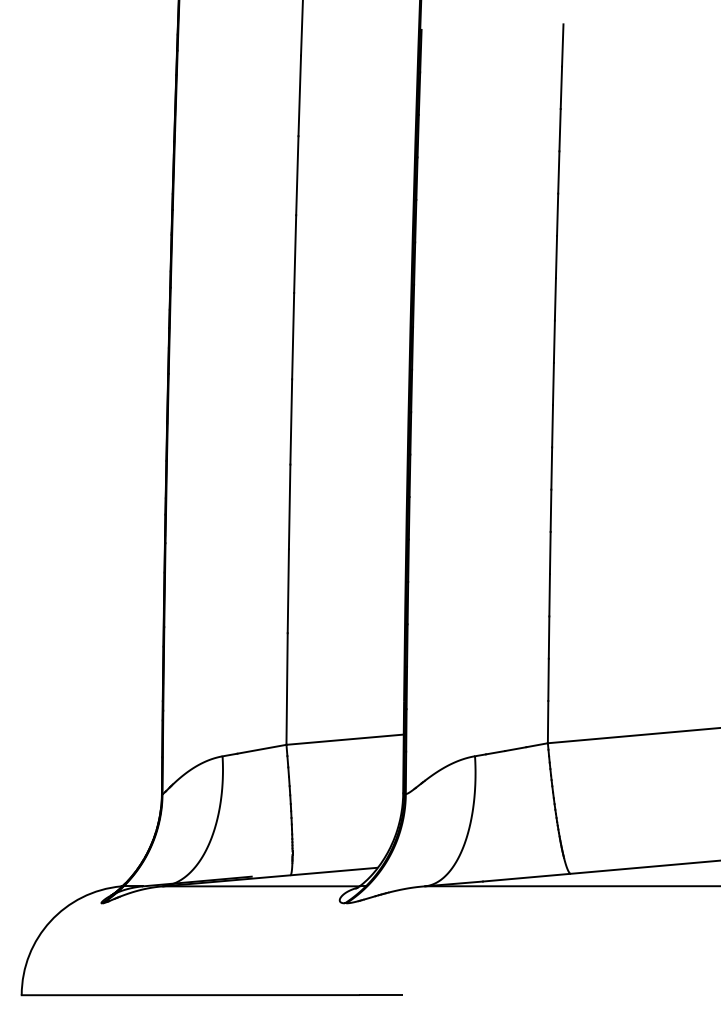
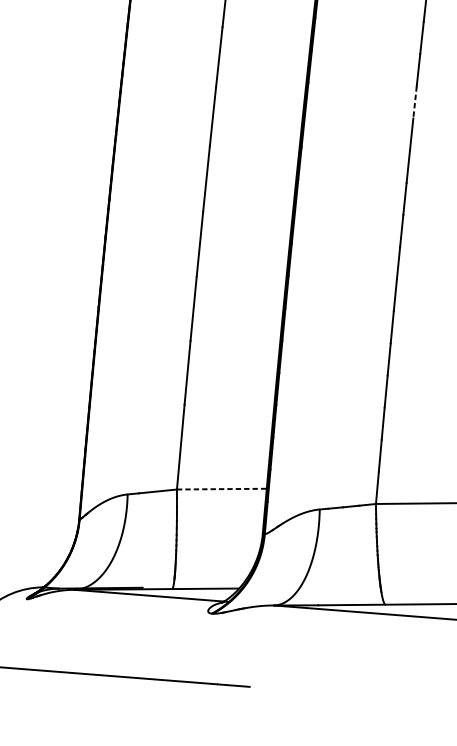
line: (557, 215) -> (414, 102), solid -> dashed
line: (345, 739) -> (222, 489), solid -> dashed

